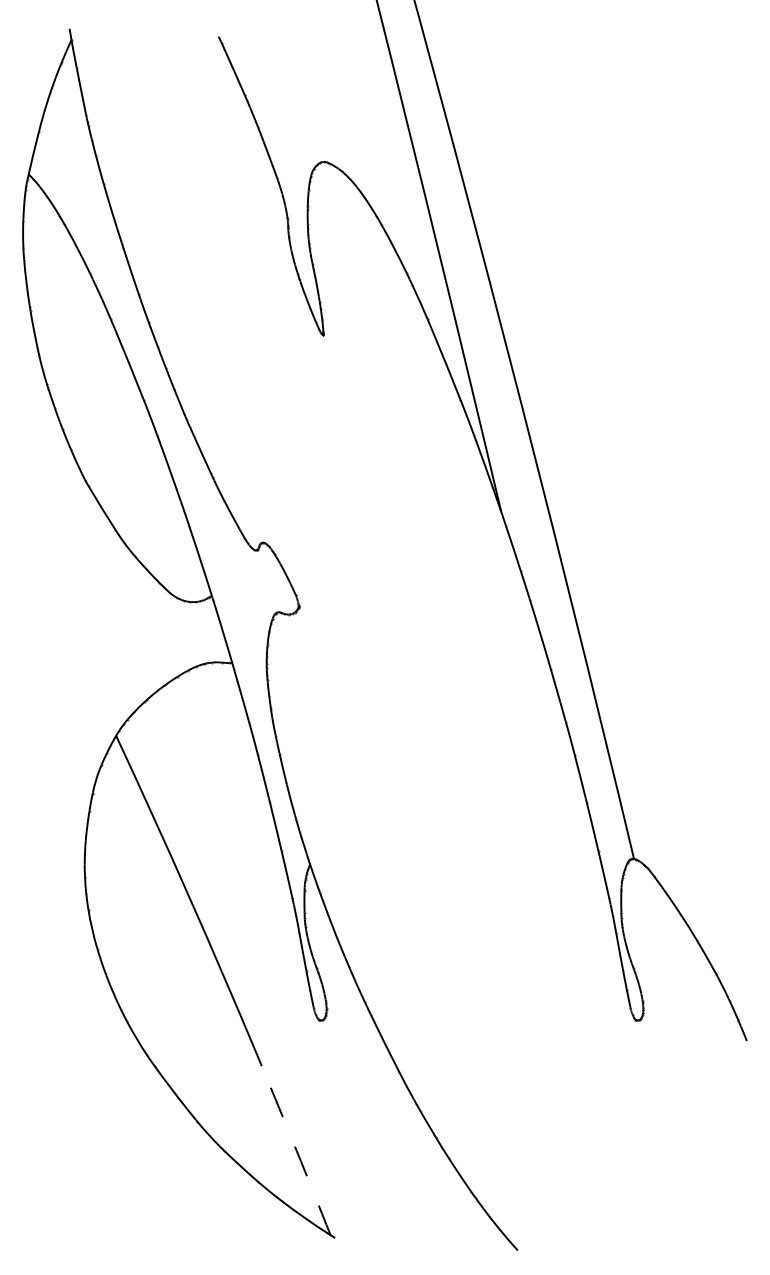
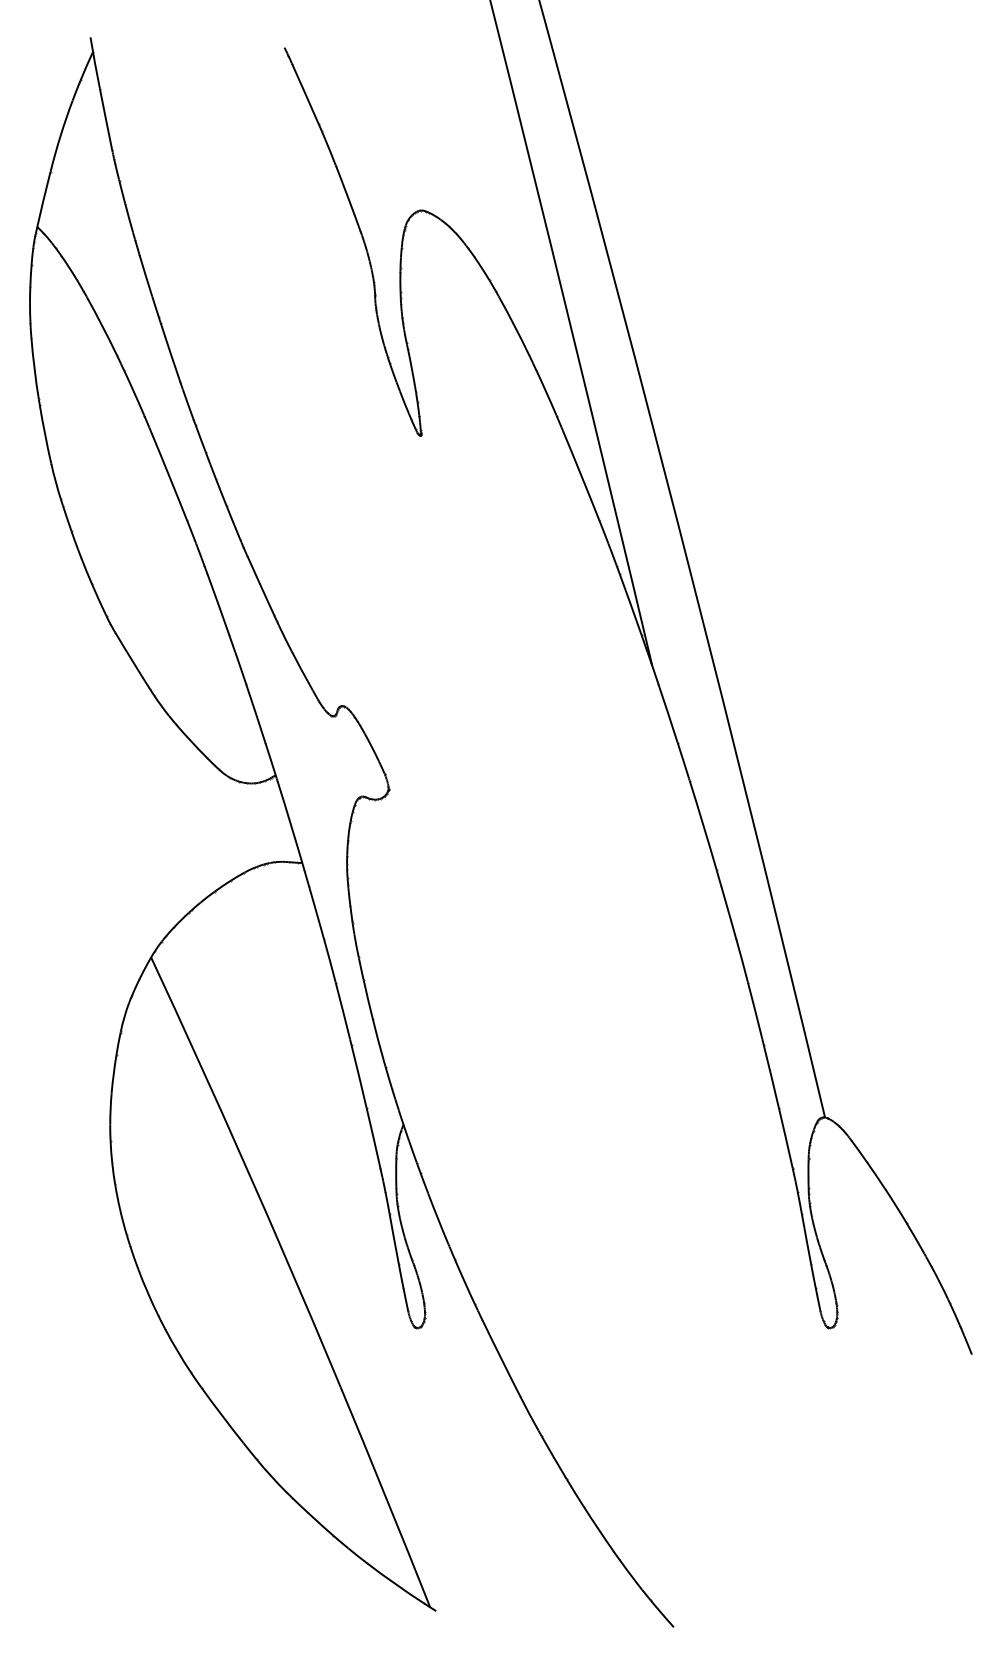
arc: (296, 1150) -> (385, 1497), dashed -> solid

